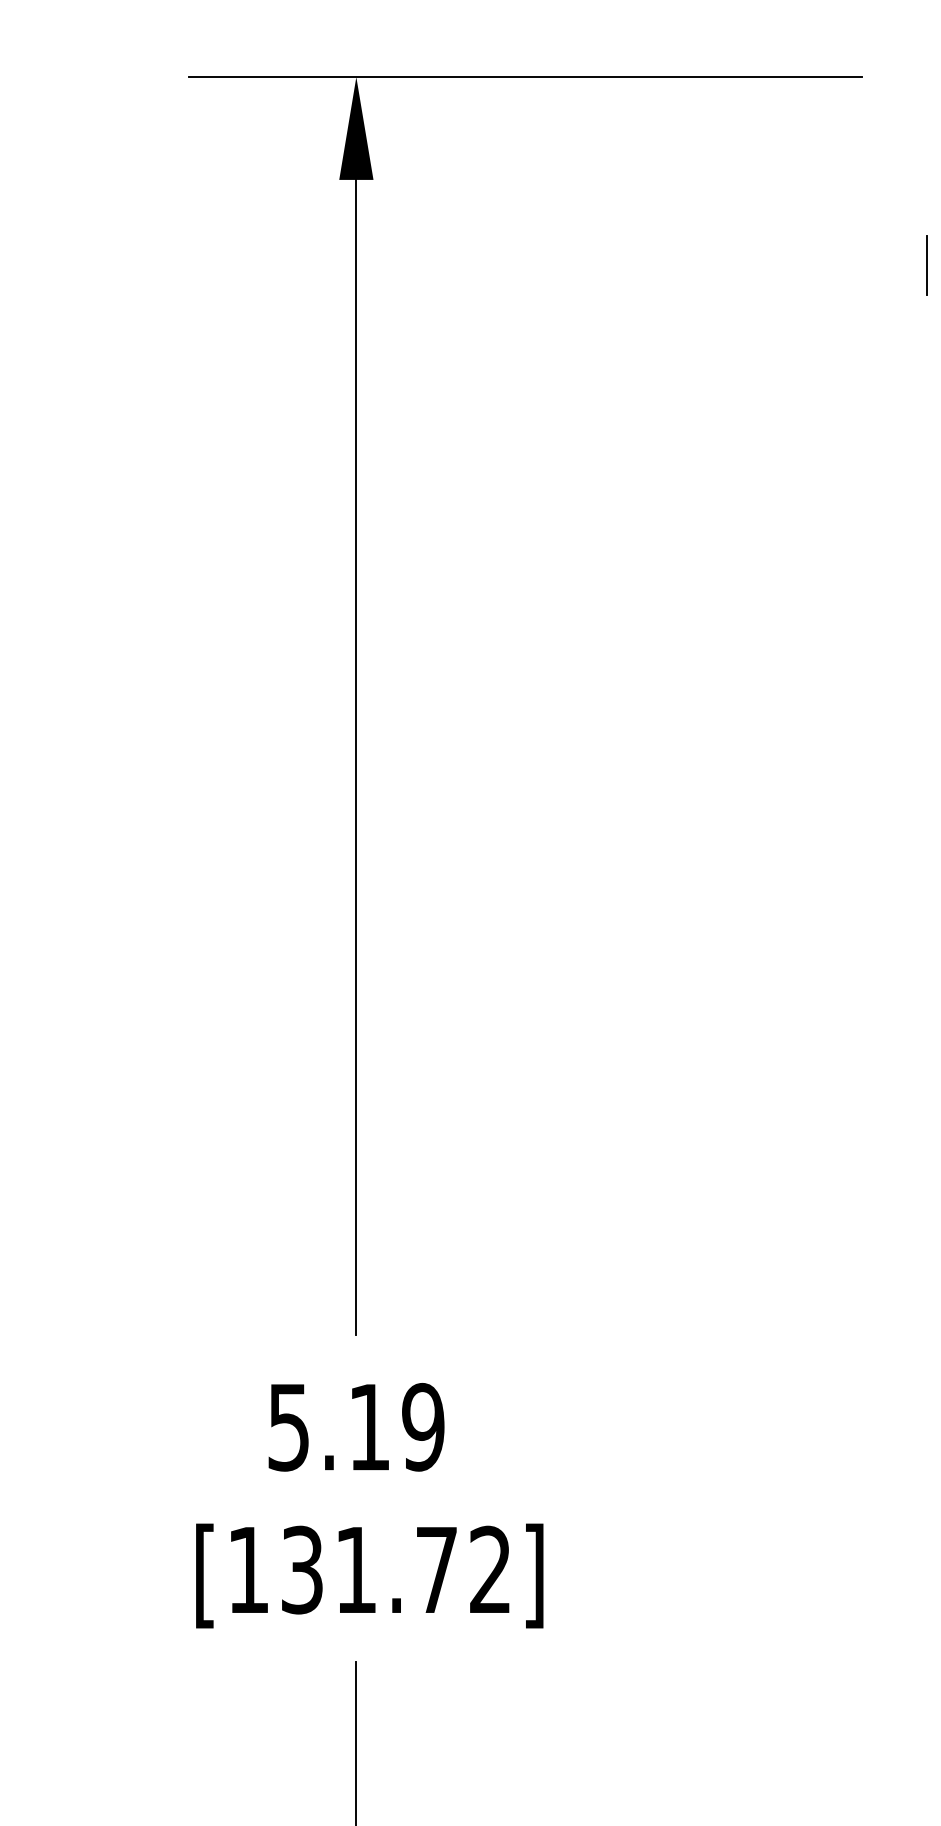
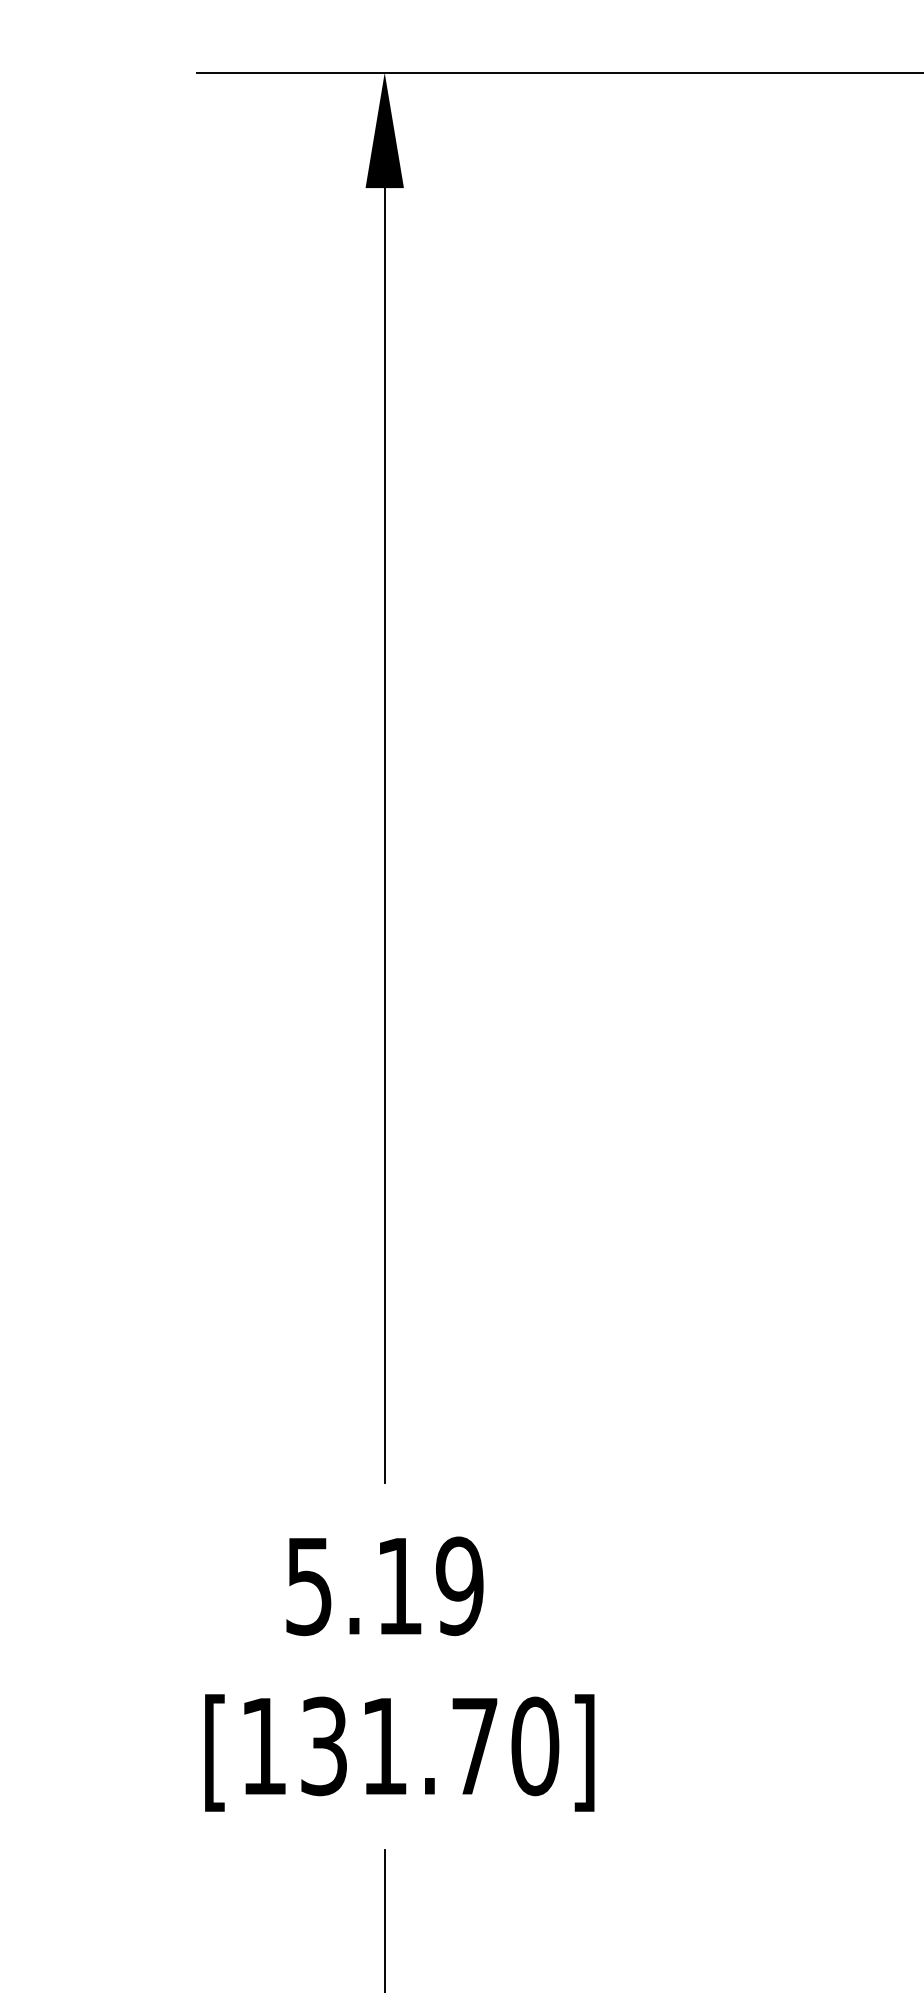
text: (490, 1569) -> (535, 1745), [131.72] -> [131.70]

